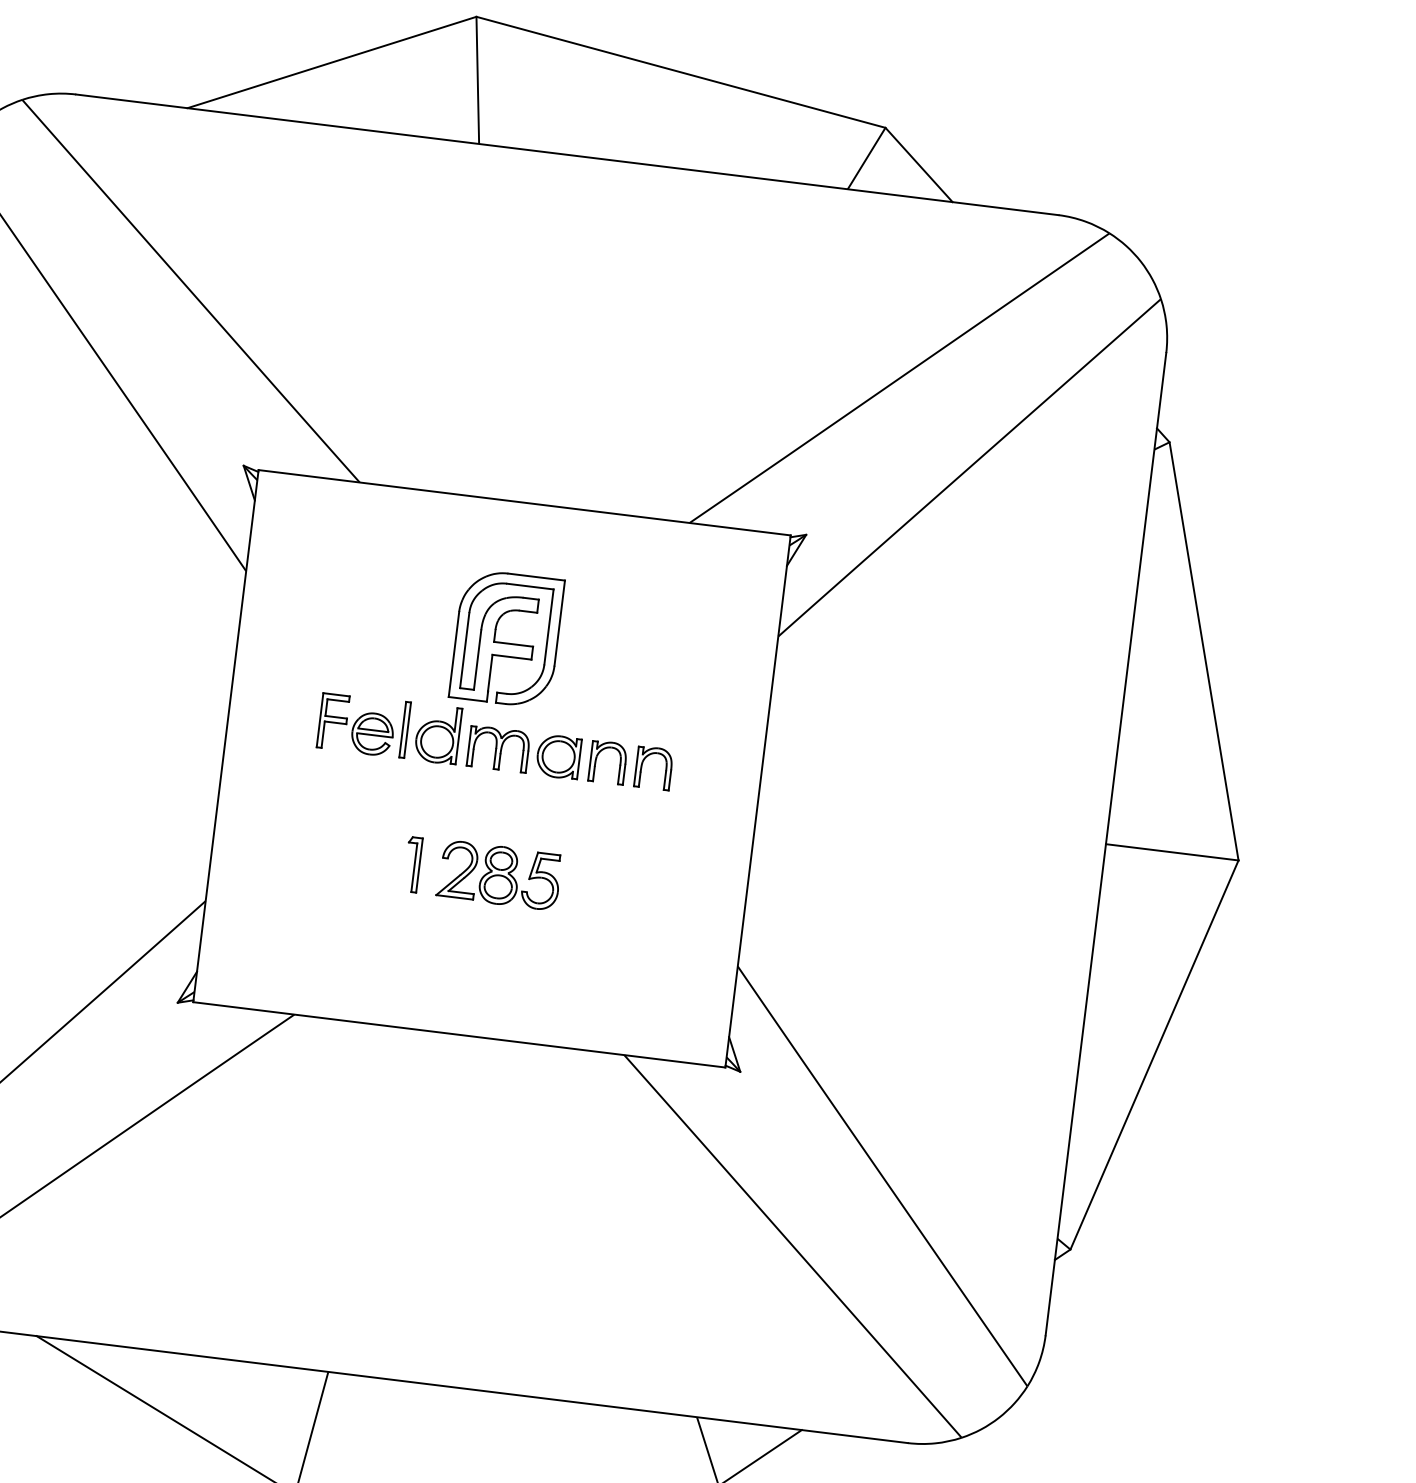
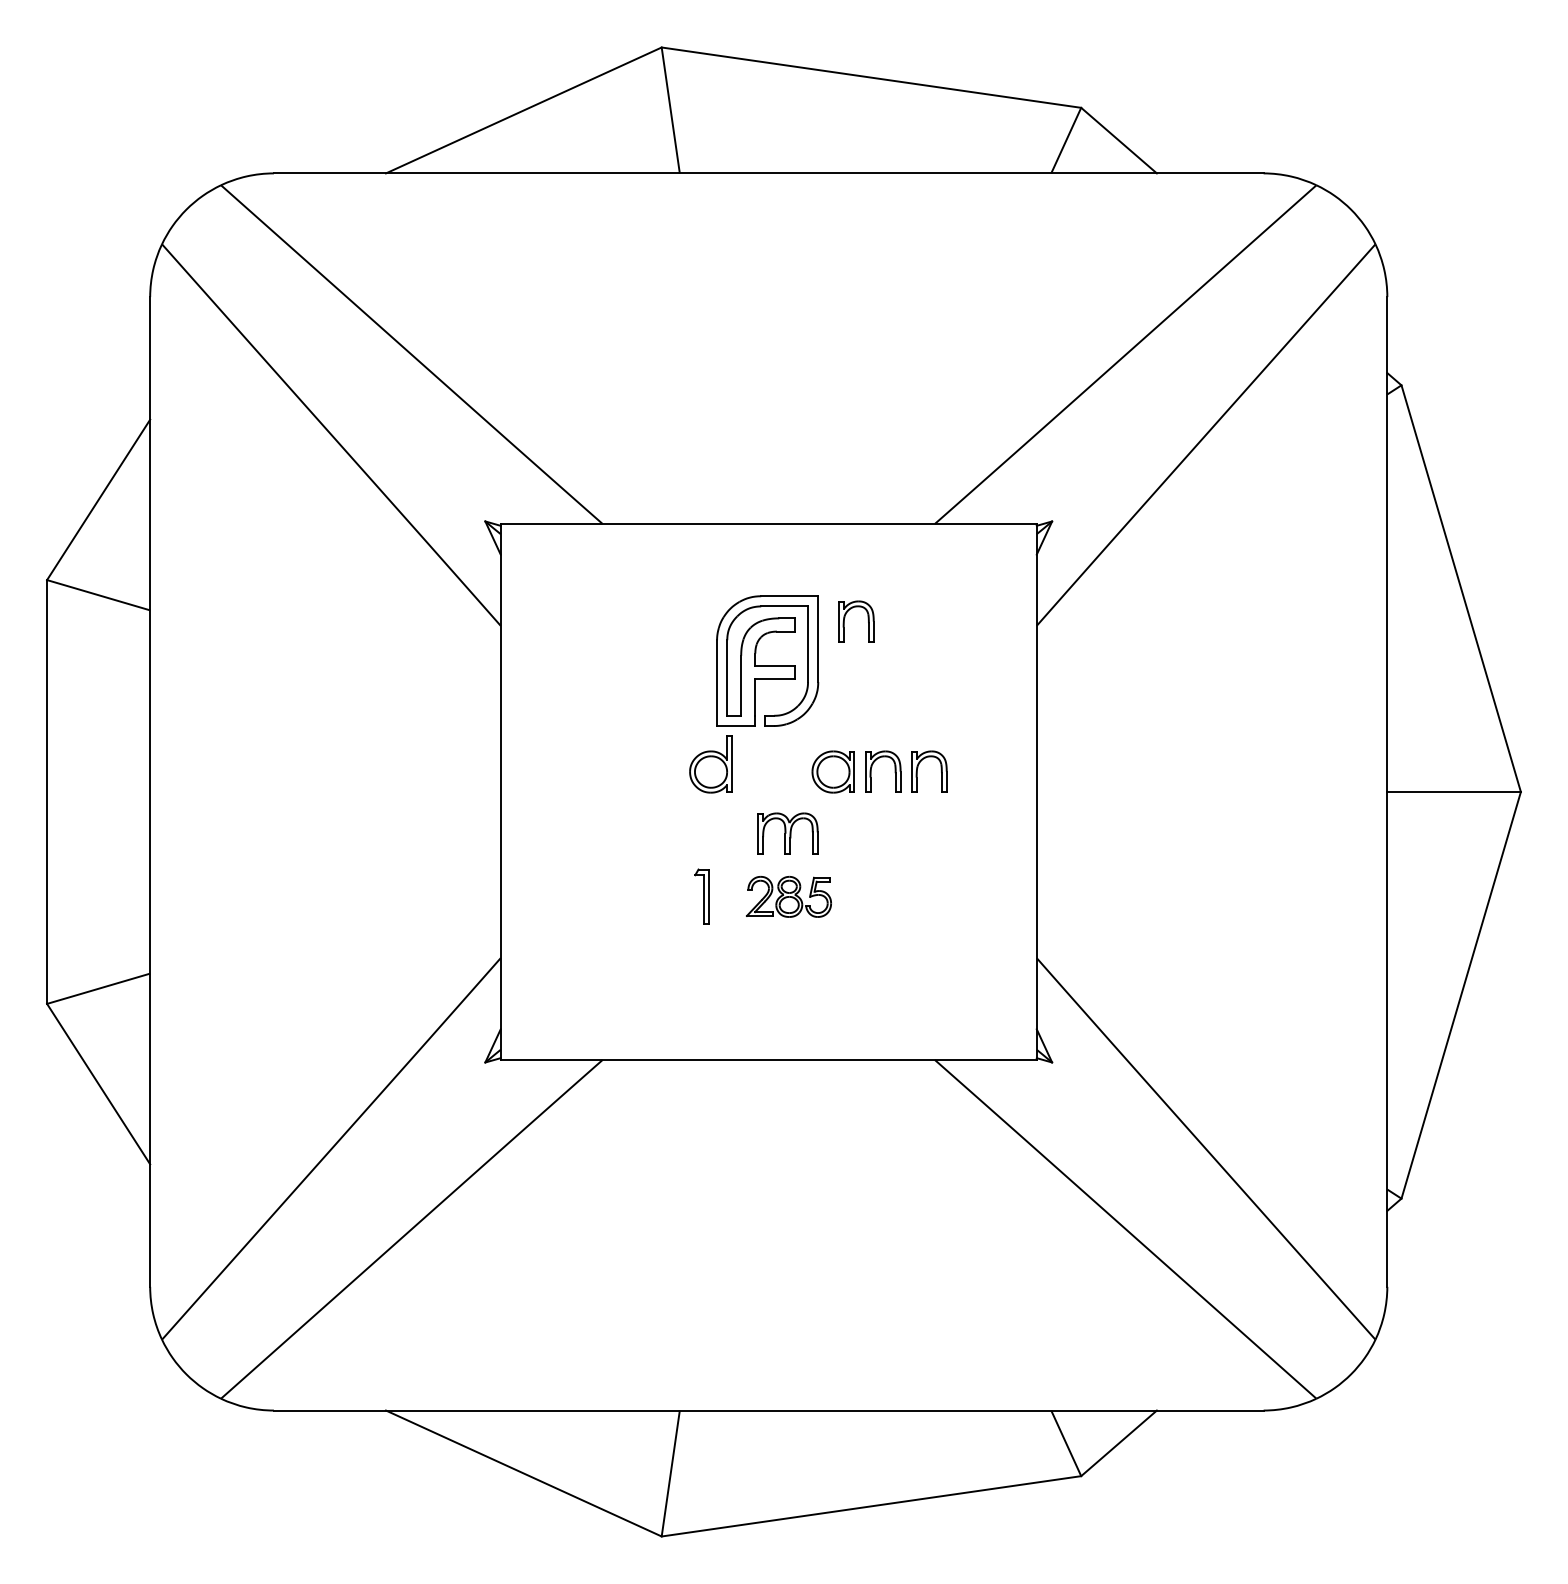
part: (611, 609) -> (867, 619), added
part: (363, 725) -> (635, 764), removed
part: (498, 748) -> (787, 833), moved
part: (498, 874) -> (788, 896), size x0.7

